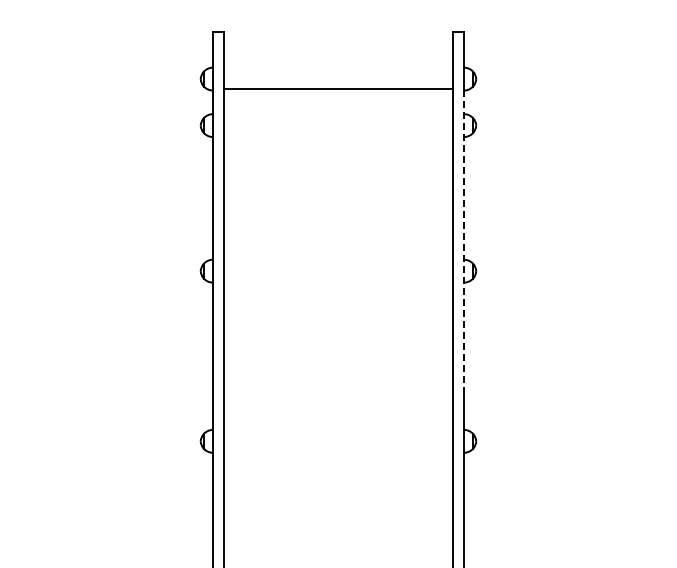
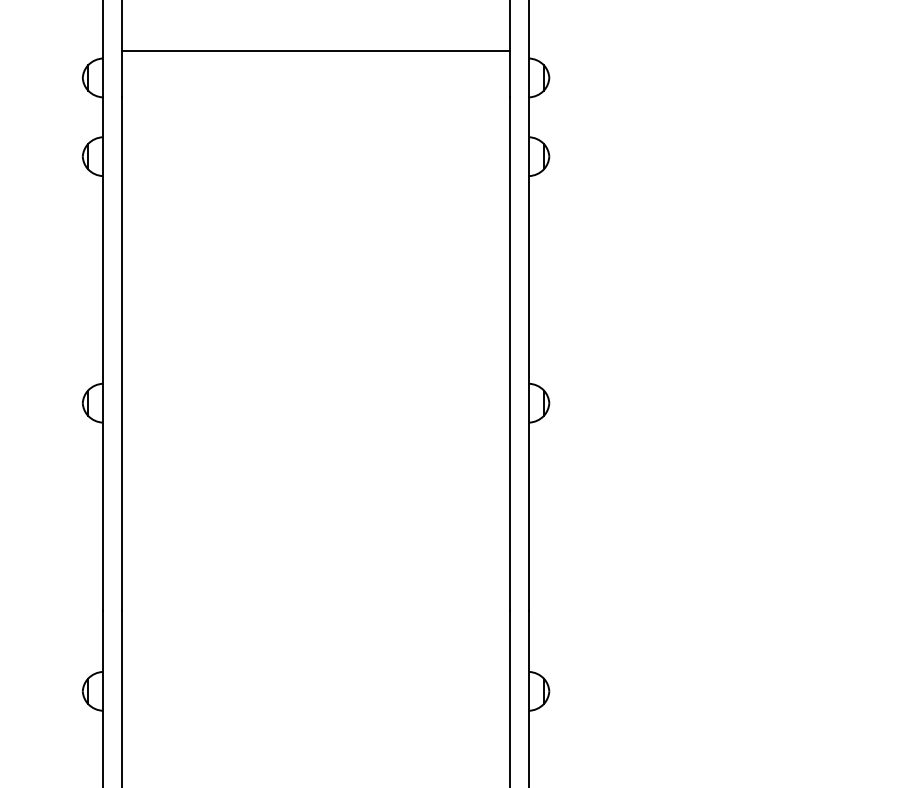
line: (338, 89) -> (316, 51), moved
line: (464, 242) -> (529, 354), dashed -> solid

